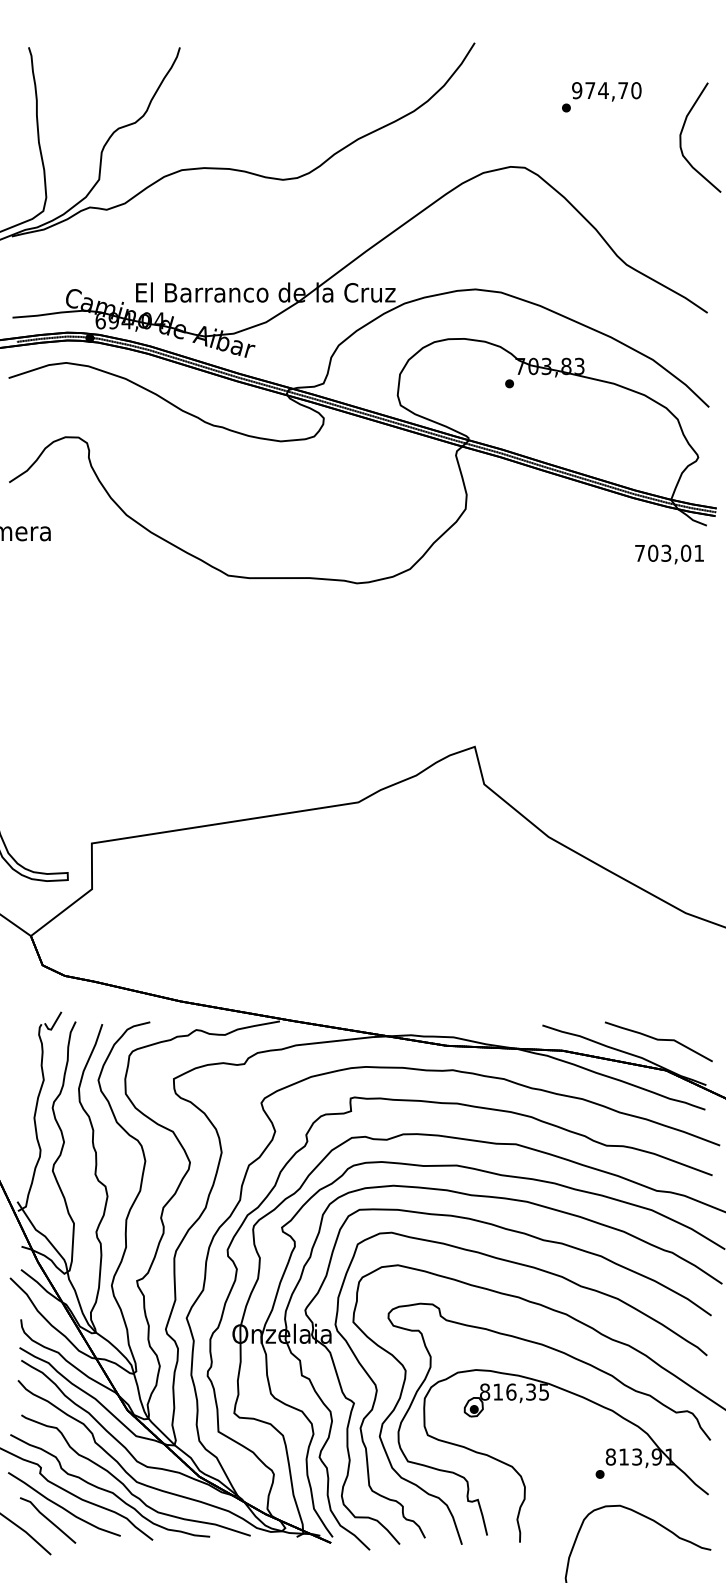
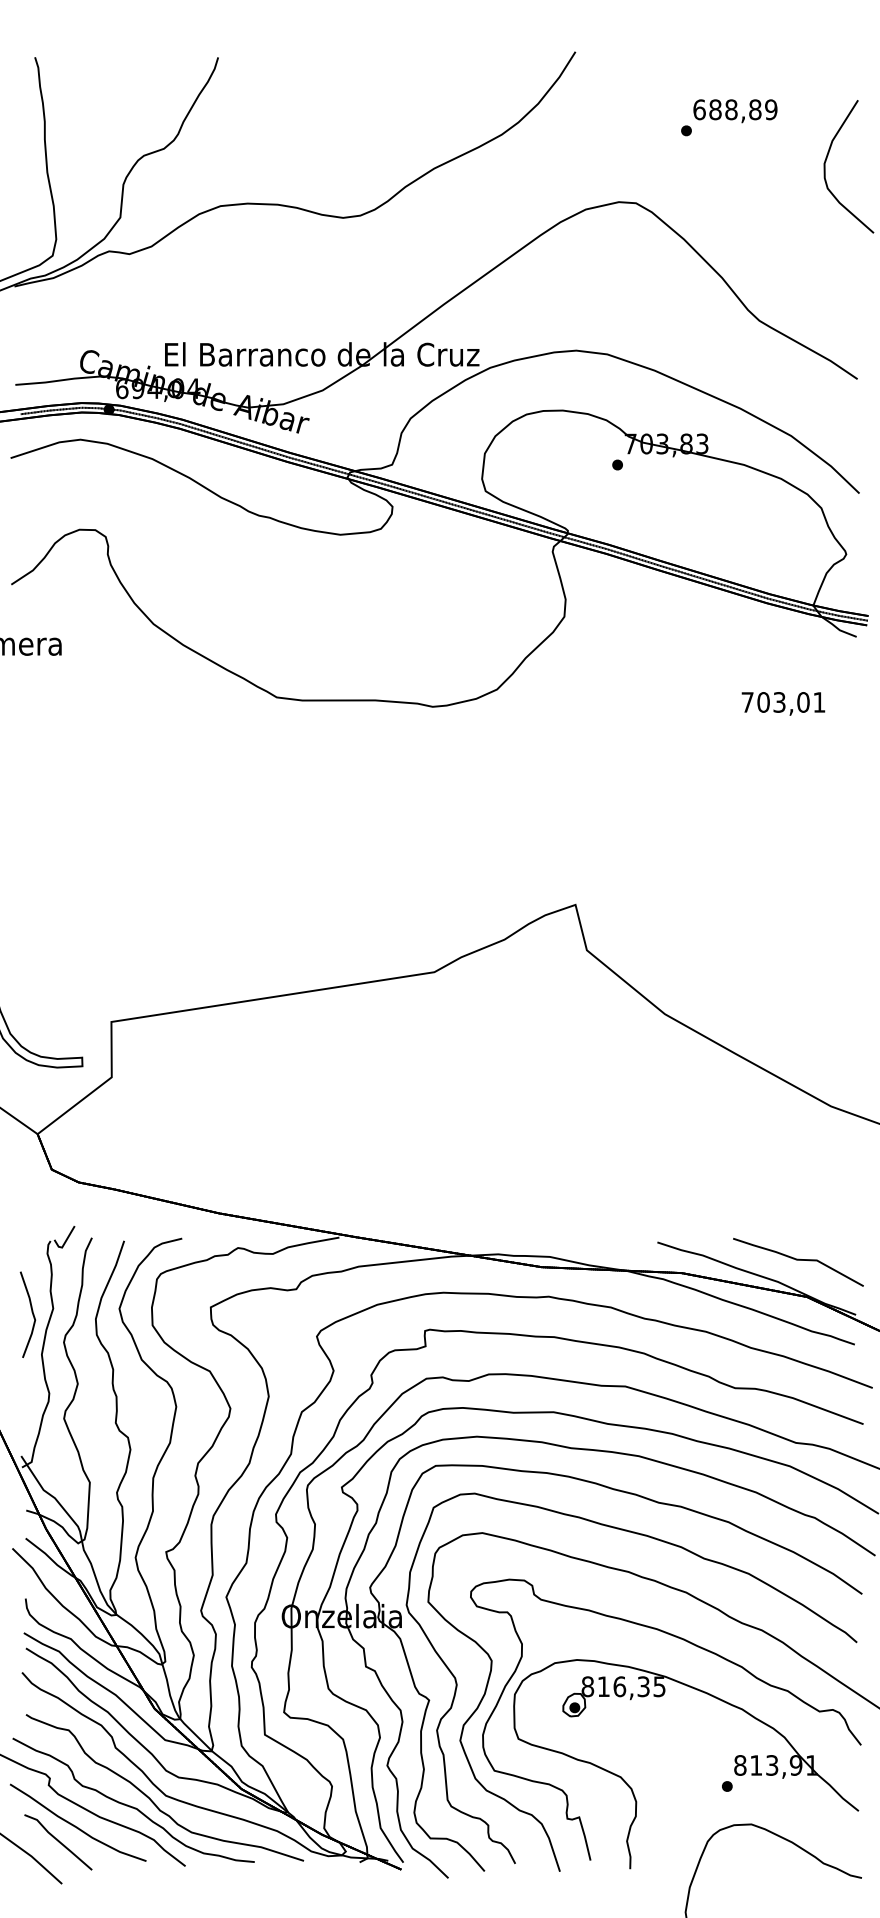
text: (606, 90) -> (735, 109), 974,70 -> 688,89
text: (669, 554) -> (783, 703), moved
part: (22, 1084) -> (27, 1314), added

